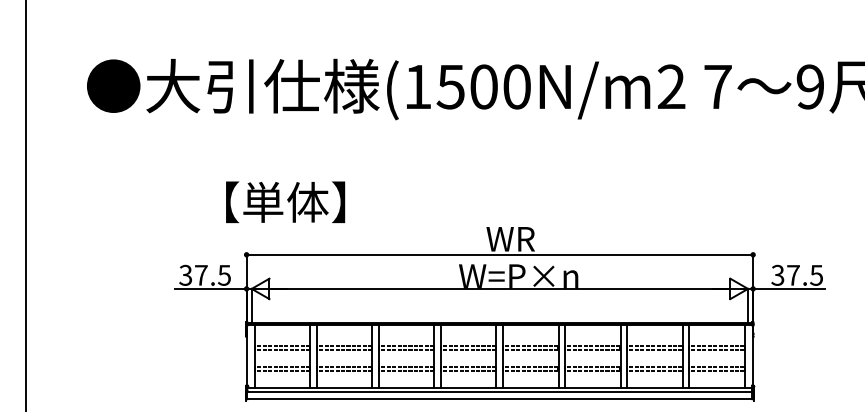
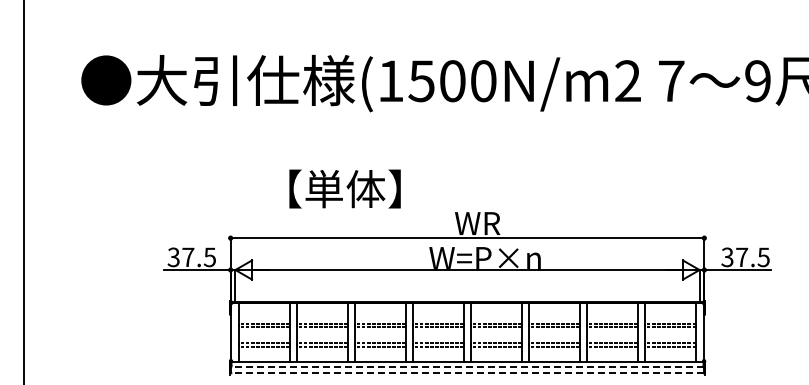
text: (284, 201) -> (344, 188), moved
line: (499, 392) -> (467, 366), solid -> dashed
line: (499, 399) -> (467, 373), solid -> dashed

